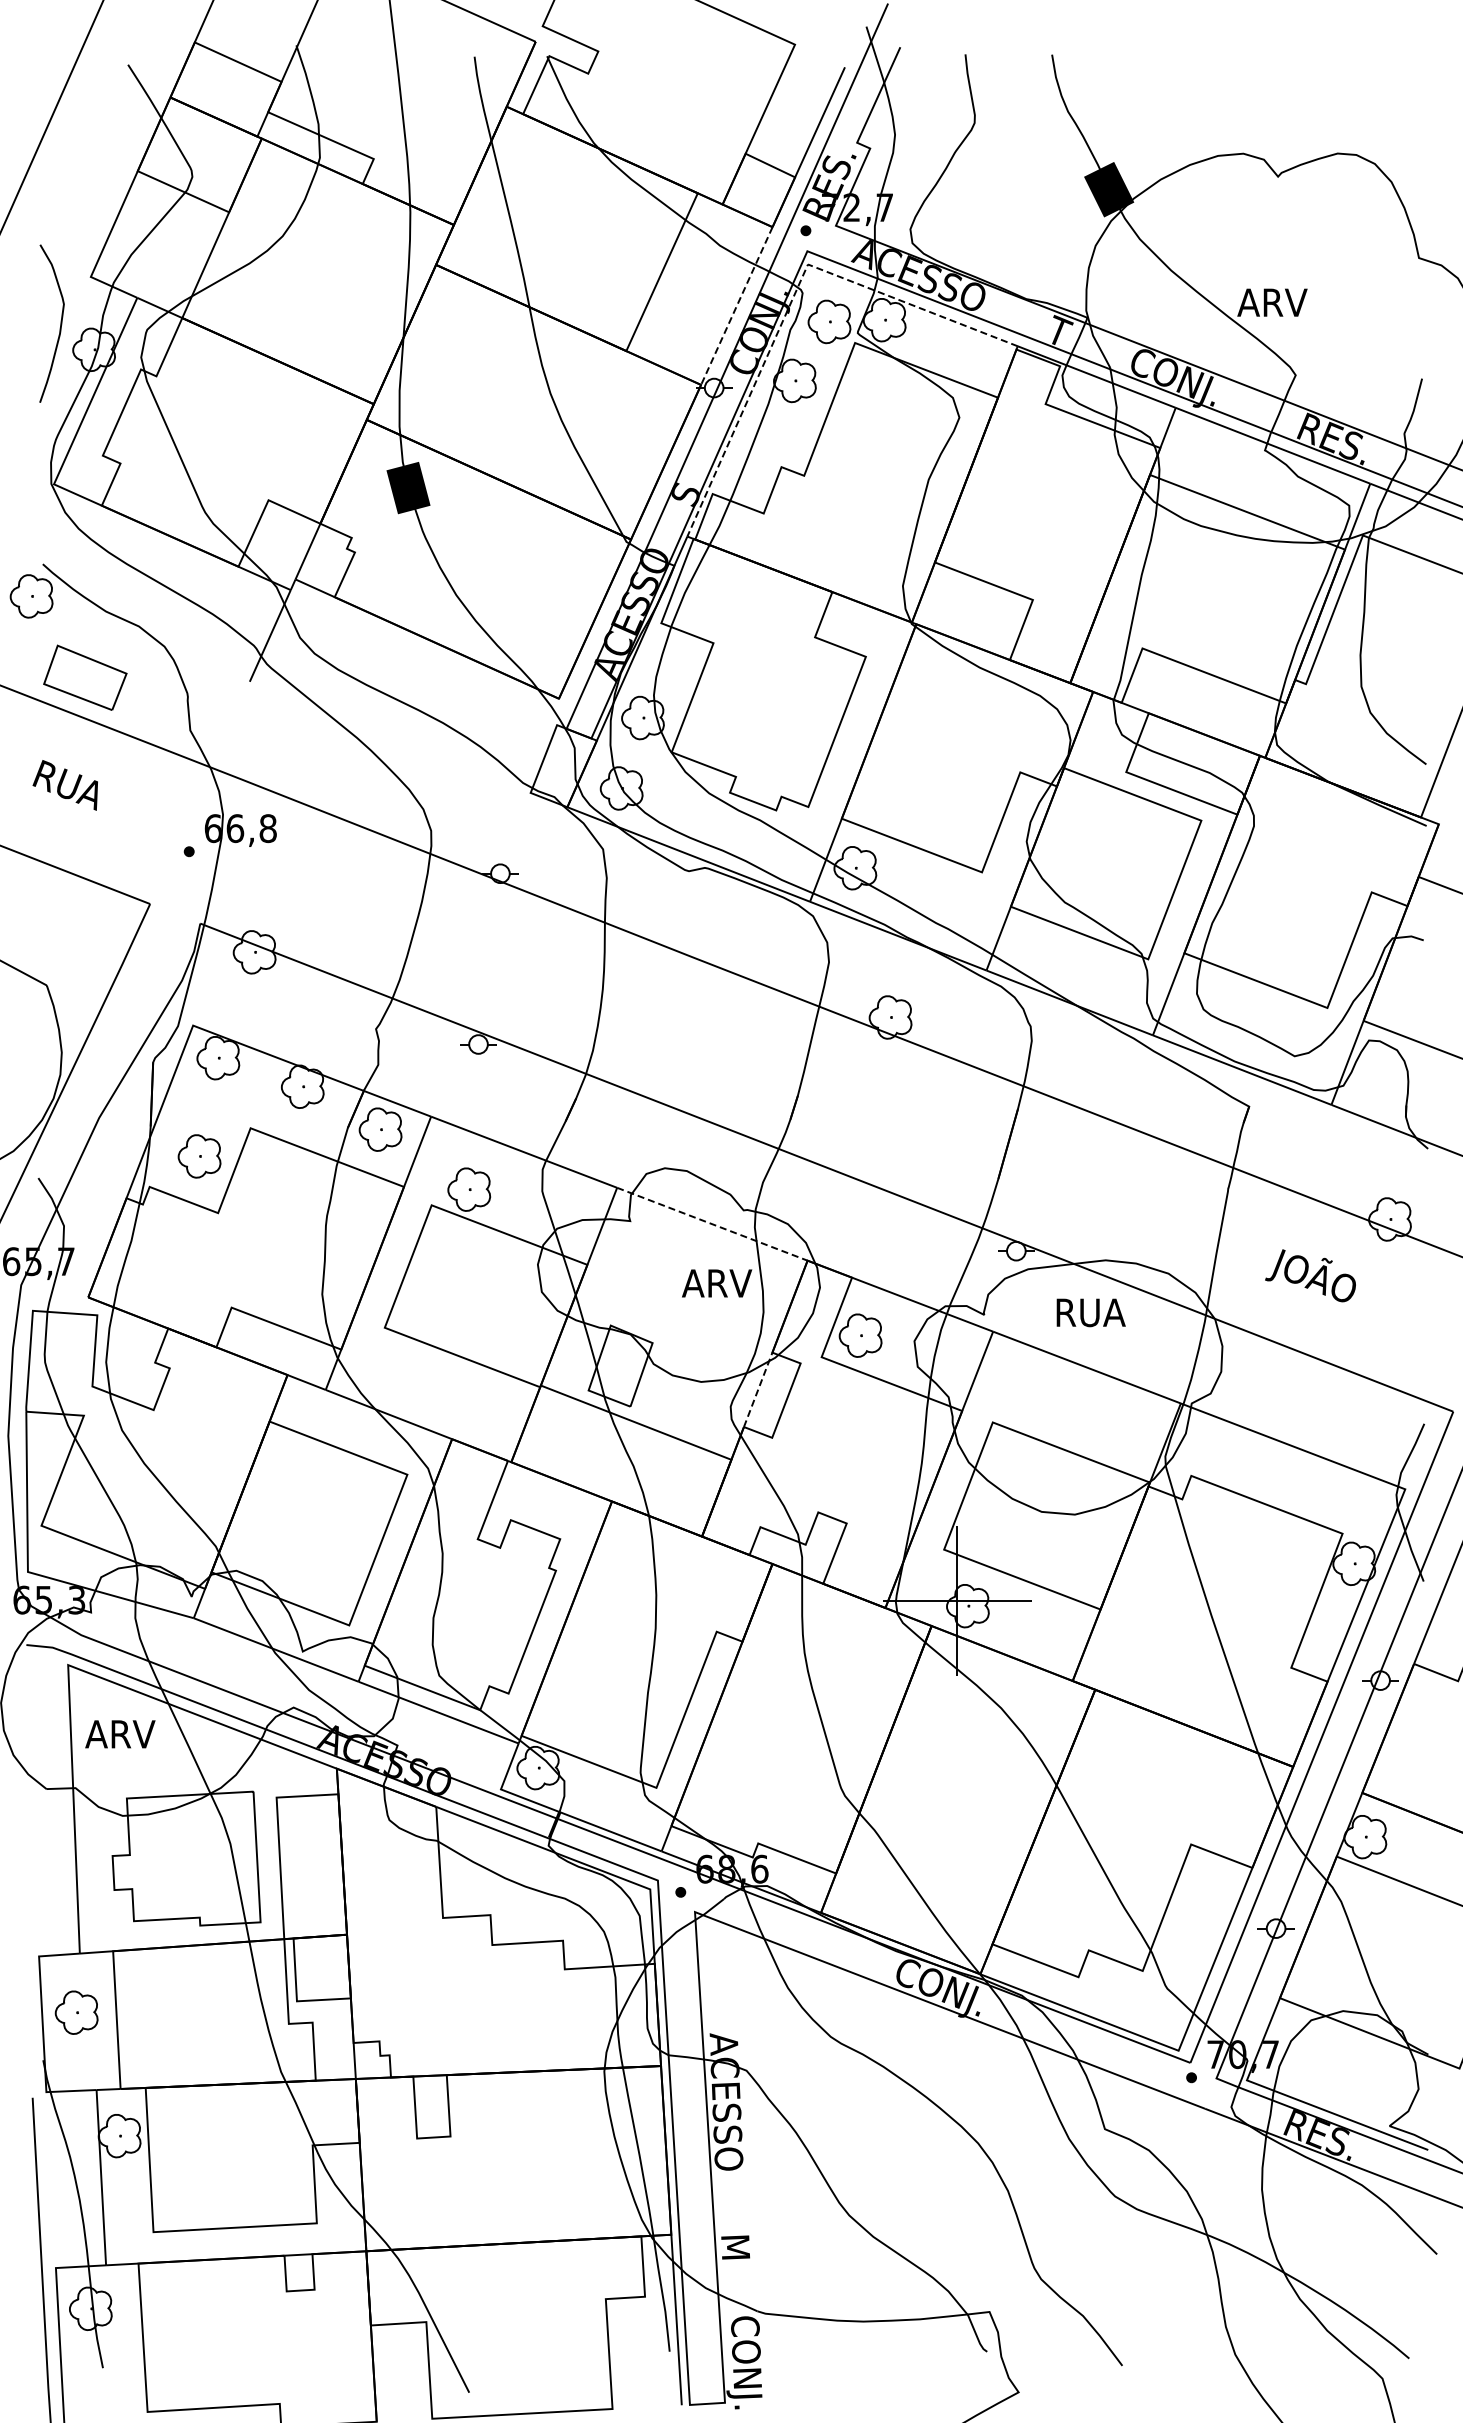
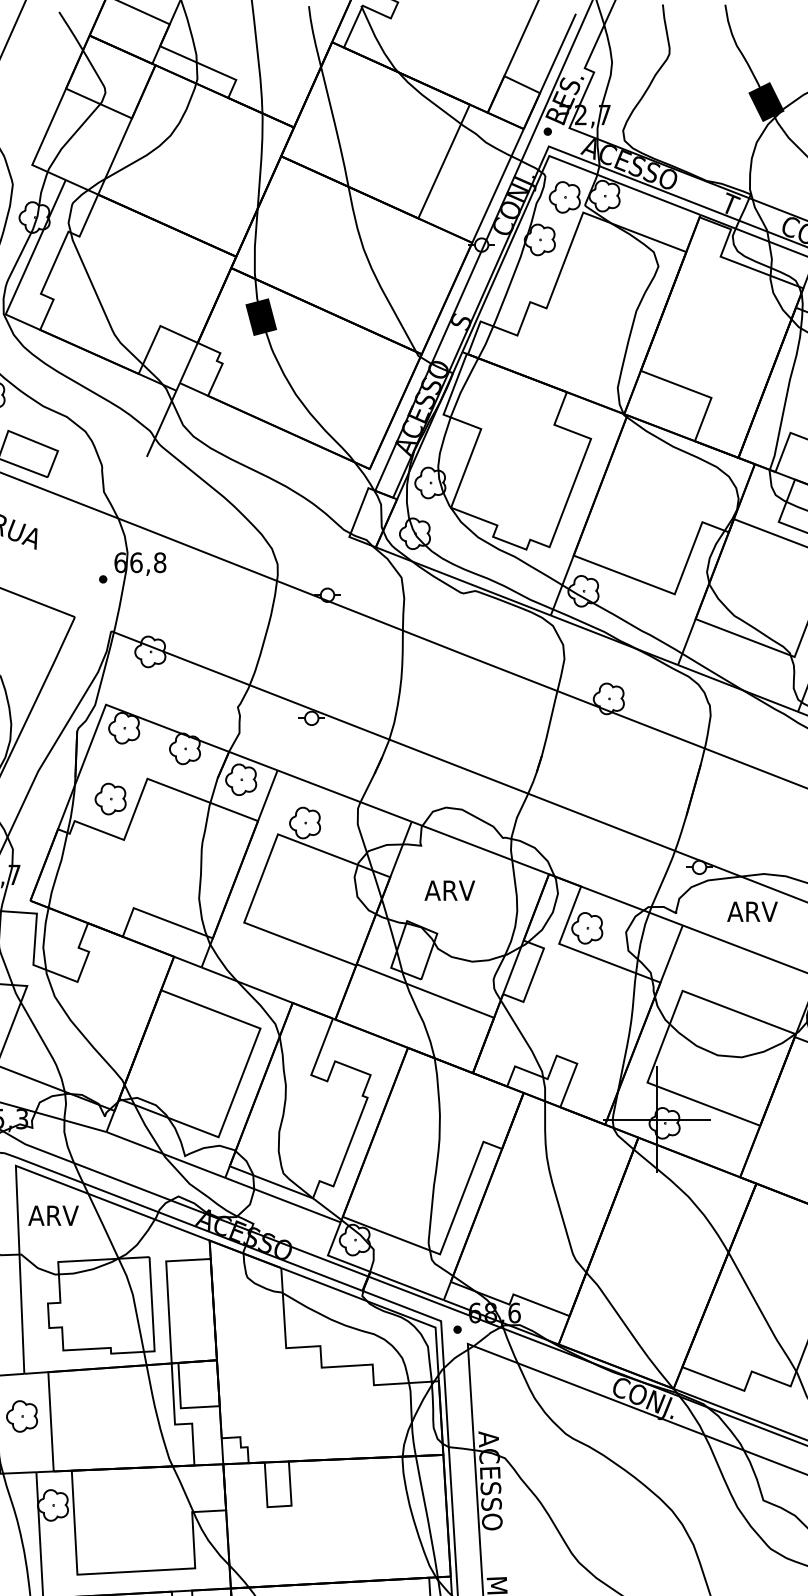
line: (793, 297) -> (538, 179), dashed -> solid
line: (736, 306) -> (497, 186), dashed -> solid
line: (712, 1224) -> (480, 848), dashed -> solid
text: (717, 1283) -> (450, 890), moved
text: (1089, 1312) -> (752, 911), RUA -> ARV
line: (758, 1389) -> (513, 967), dashed -> solid

